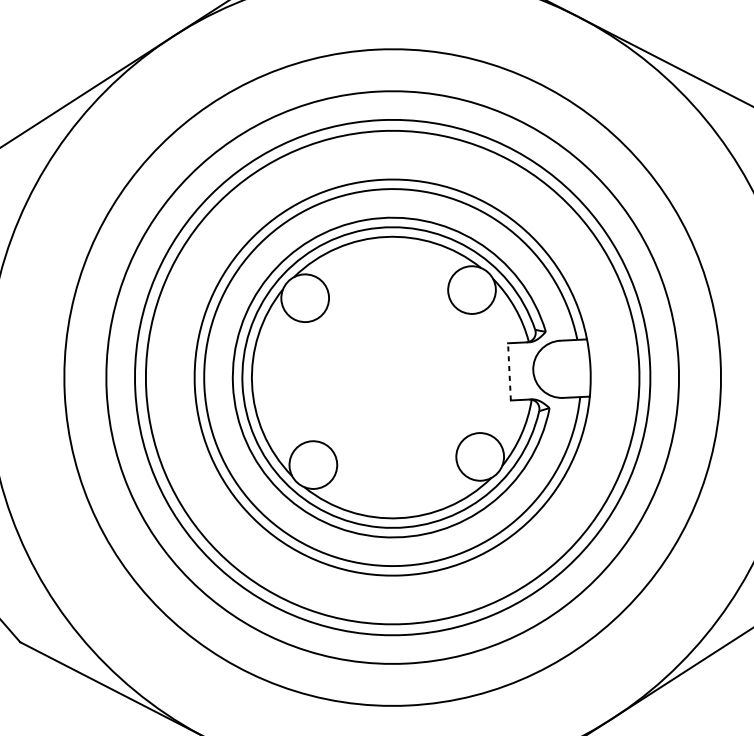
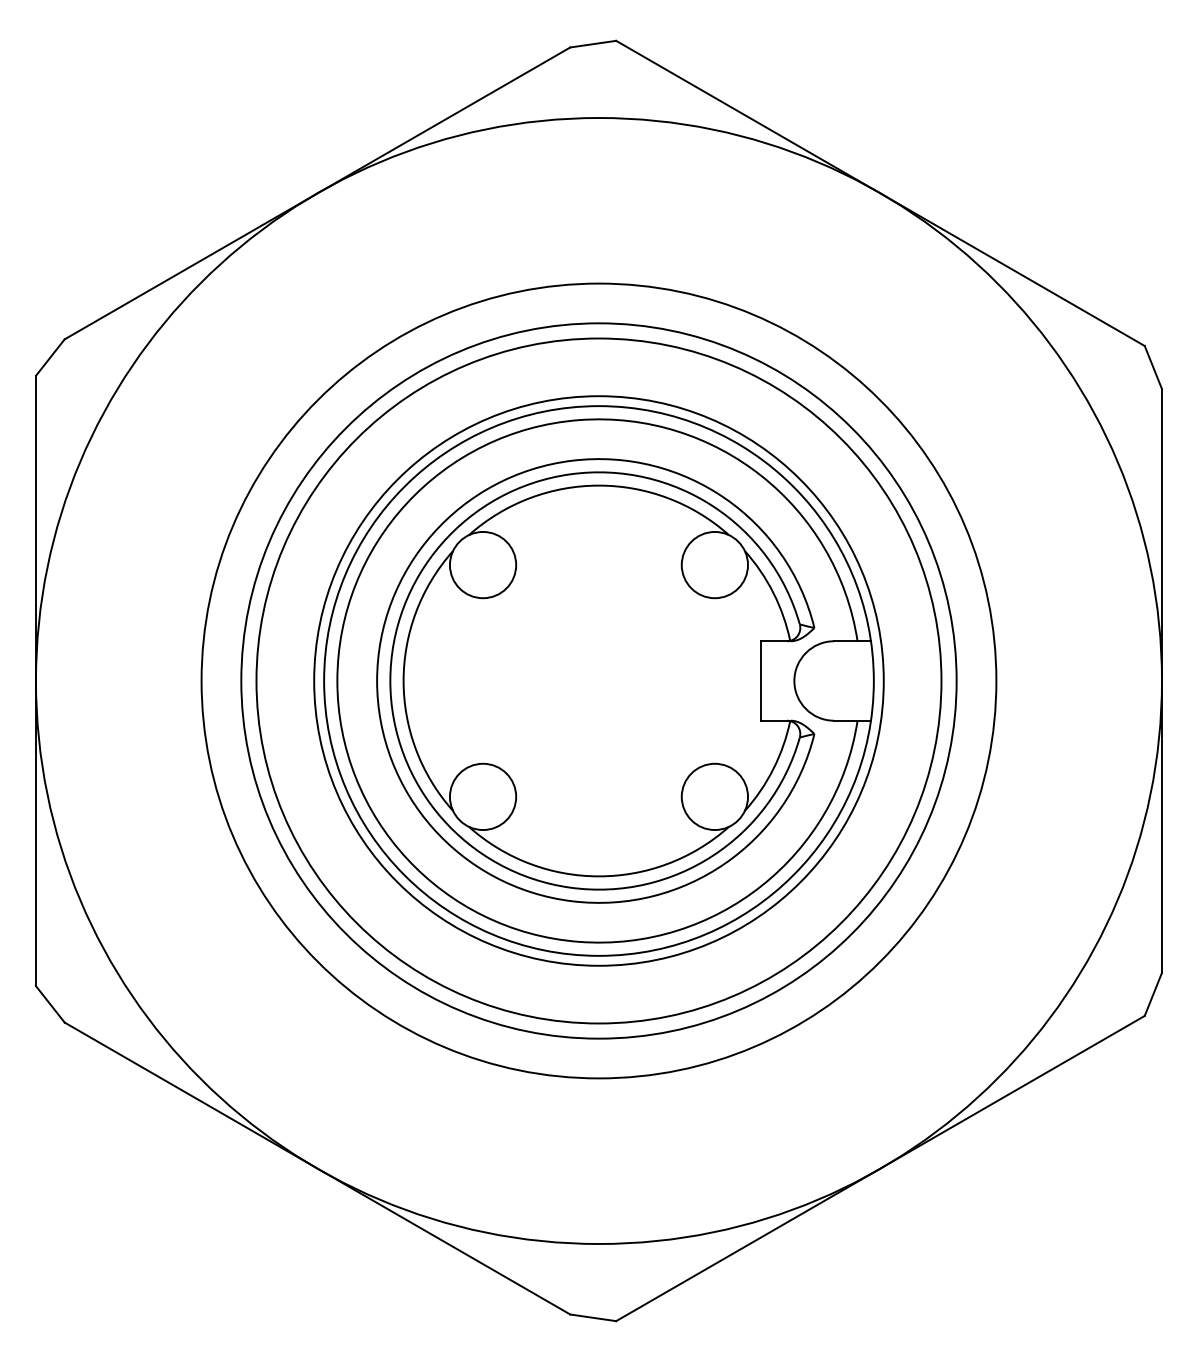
line: (509, 372) -> (761, 681), dashed -> solid
circle: (392, 377) -> (598, 680), size x0.62

